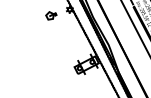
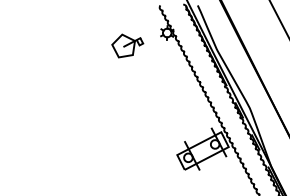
part: (51, 15) -> (128, 45), size x1.4

